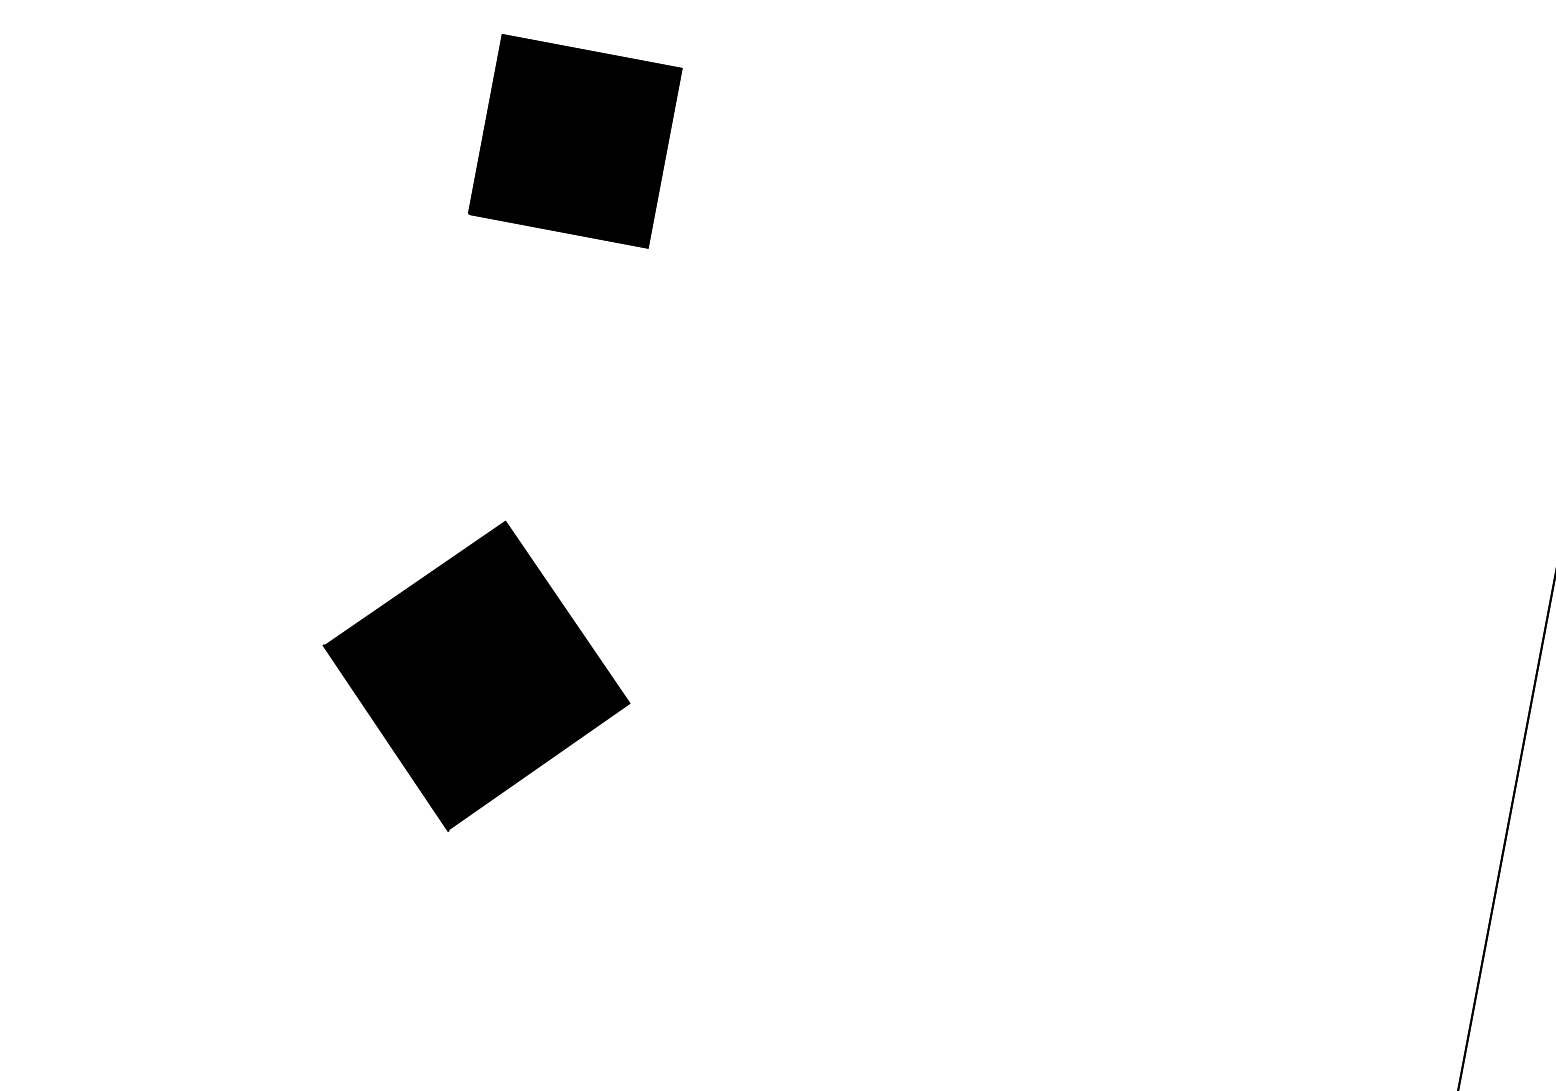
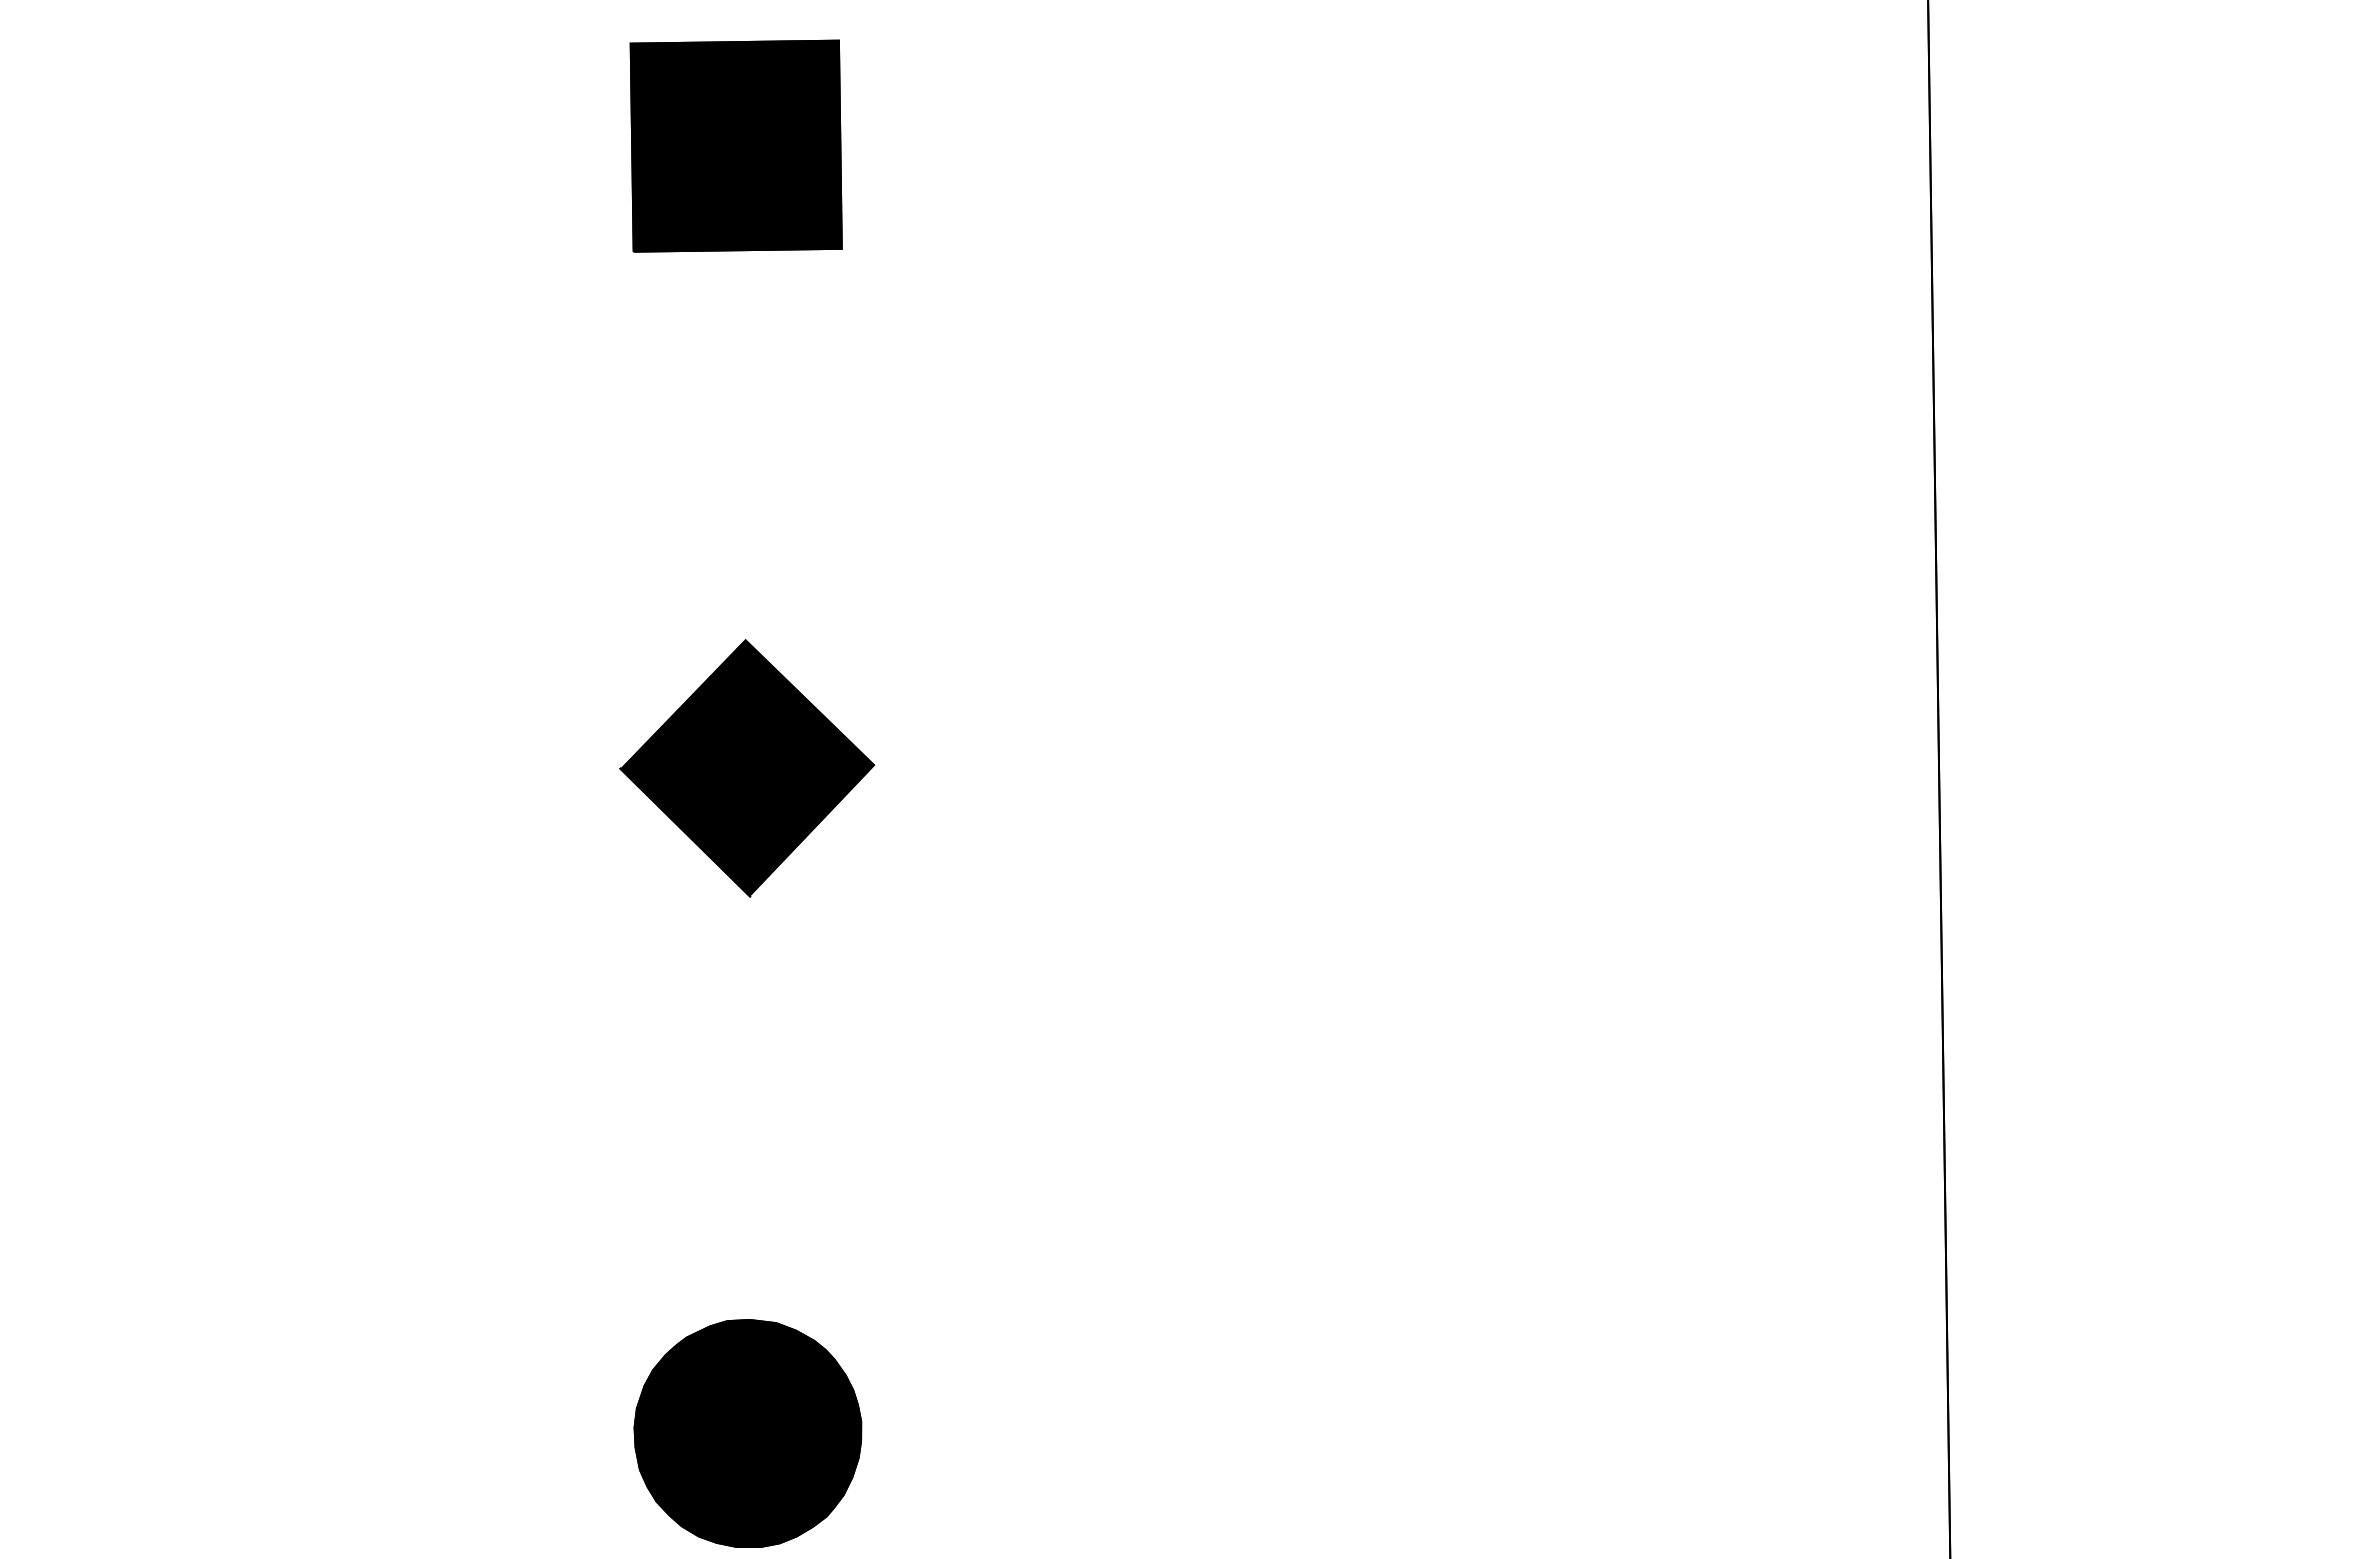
part: (476, 676) -> (747, 768), size x0.71

